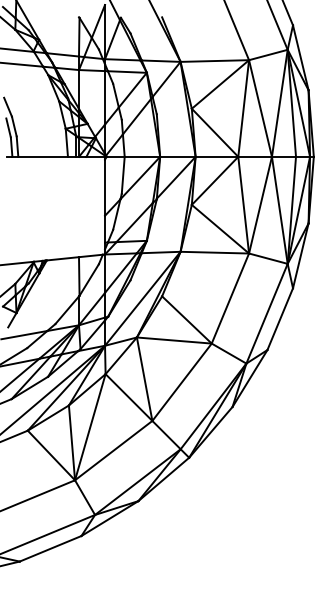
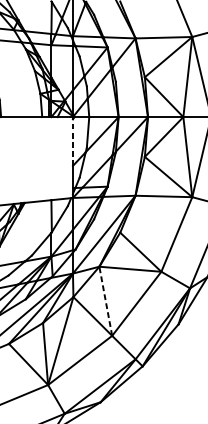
line: (105, 187) -> (73, 142), solid -> dashed
line: (144, 378) -> (105, 300), solid -> dashed

